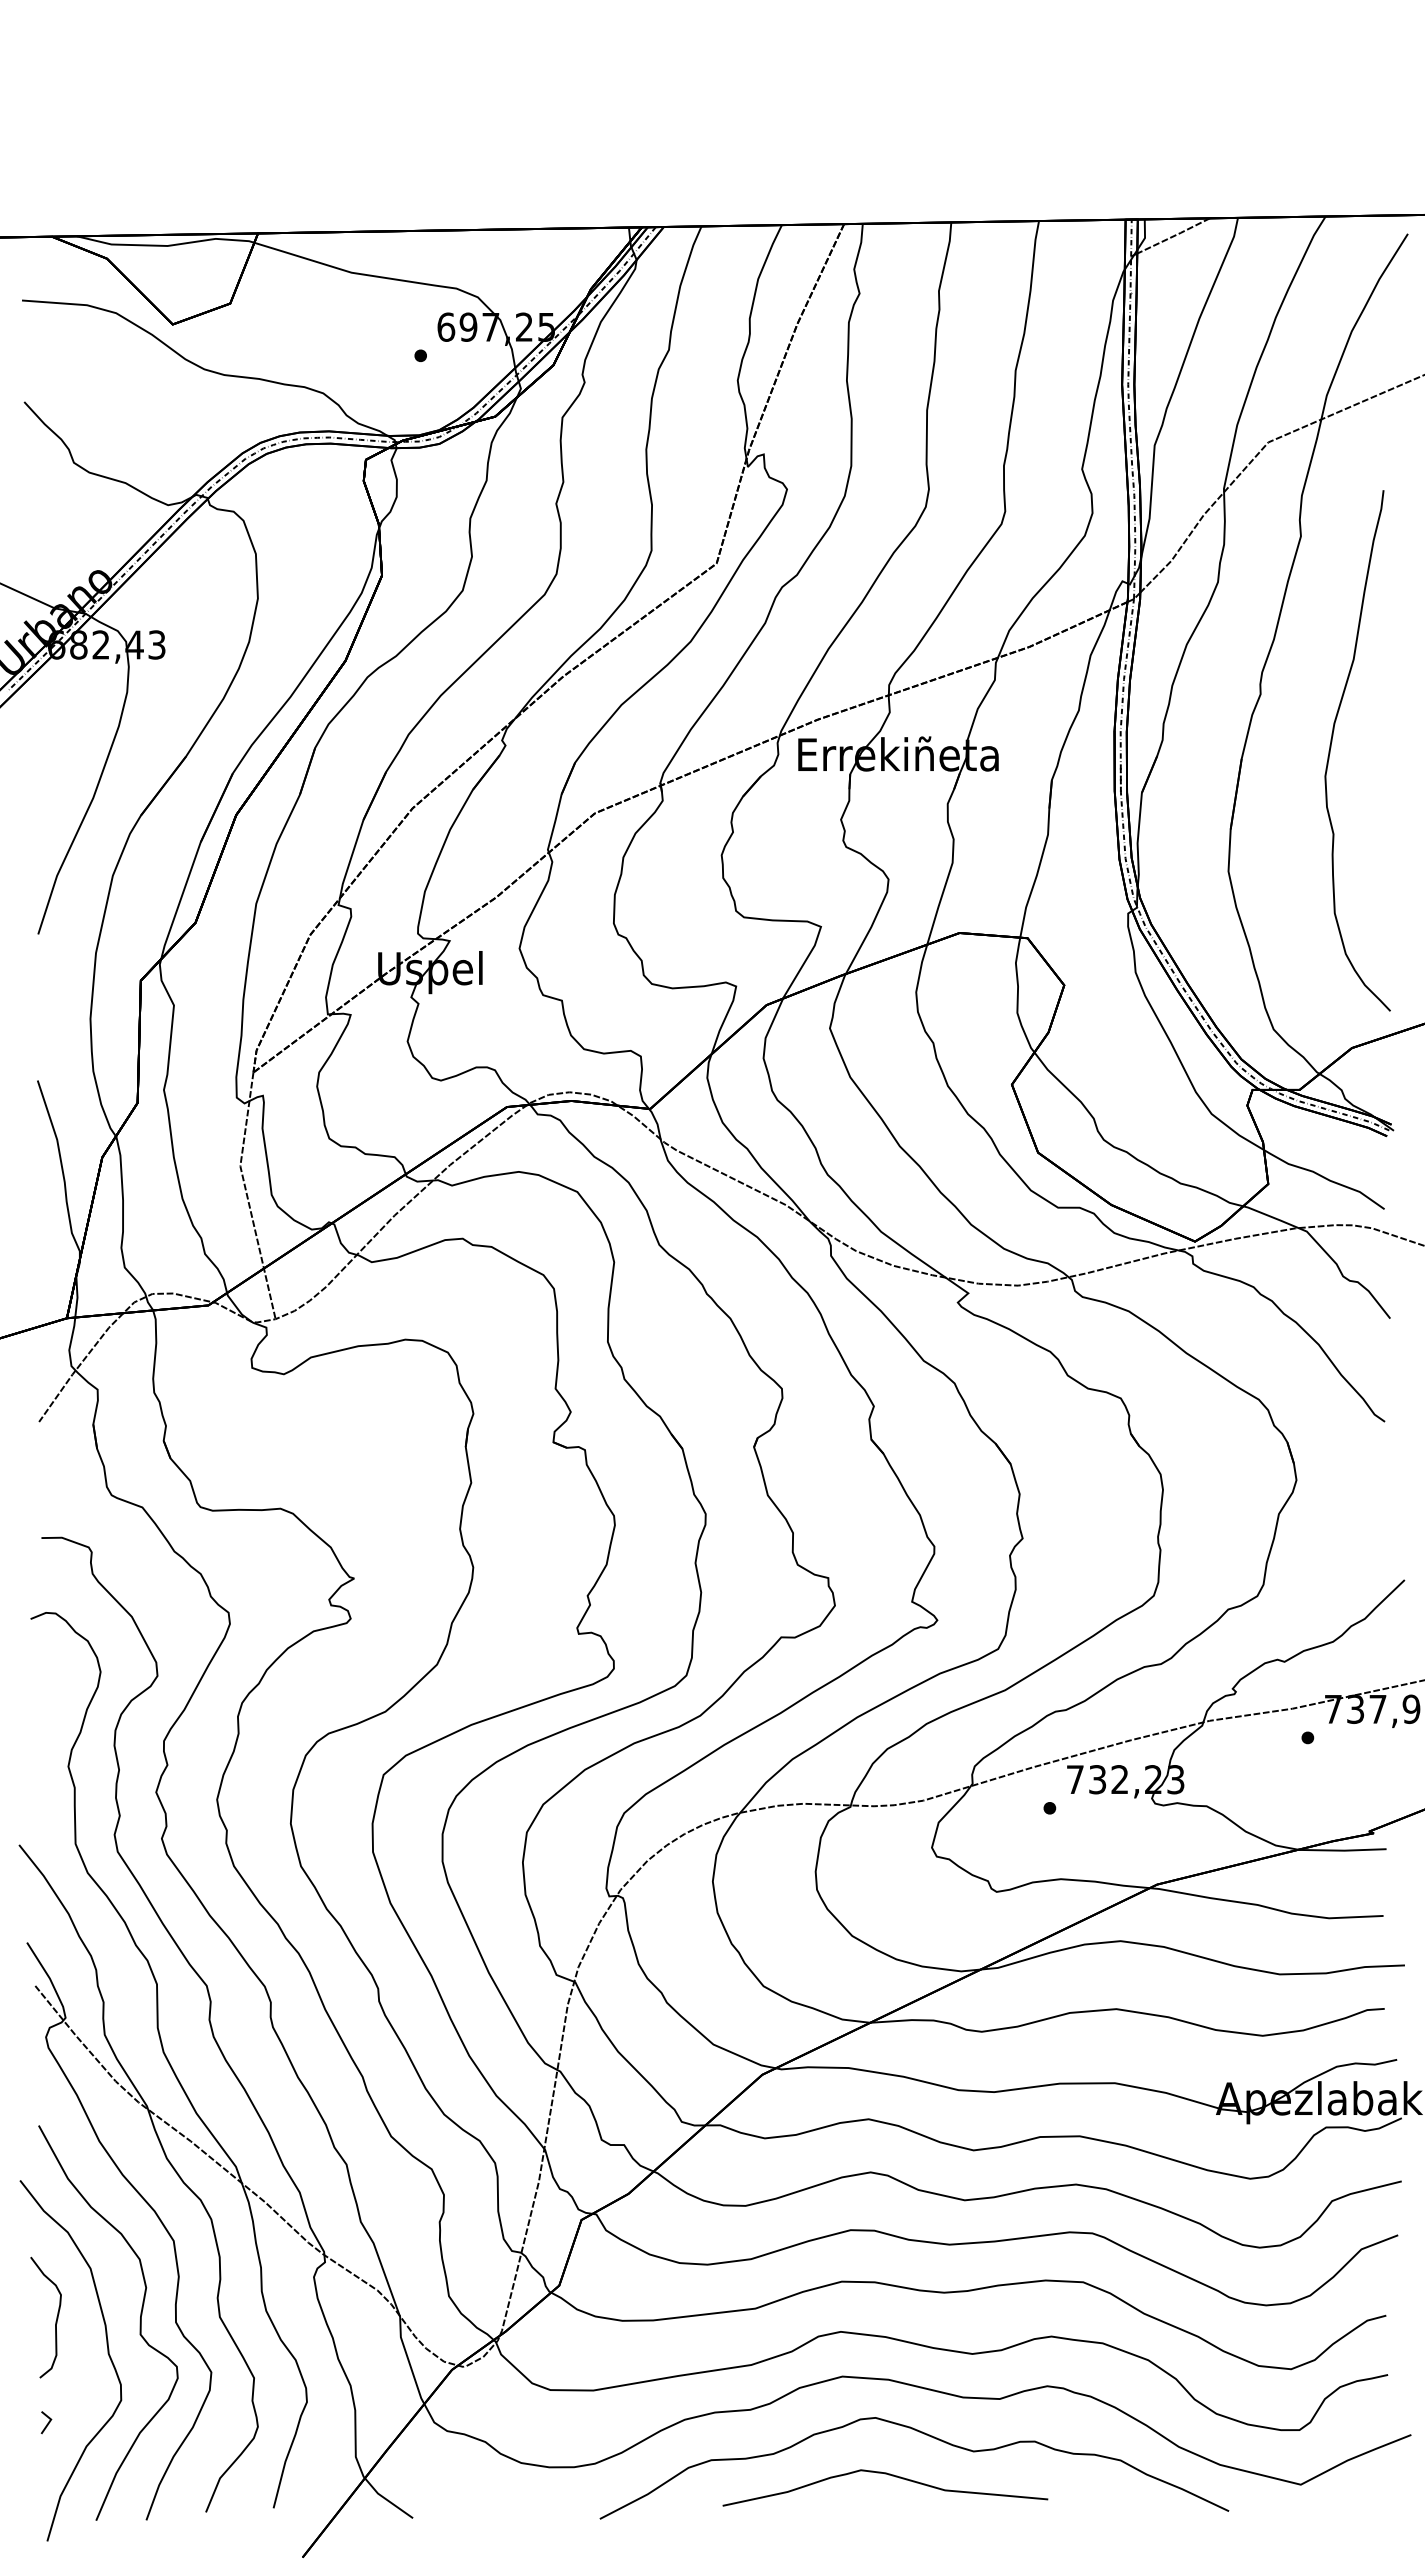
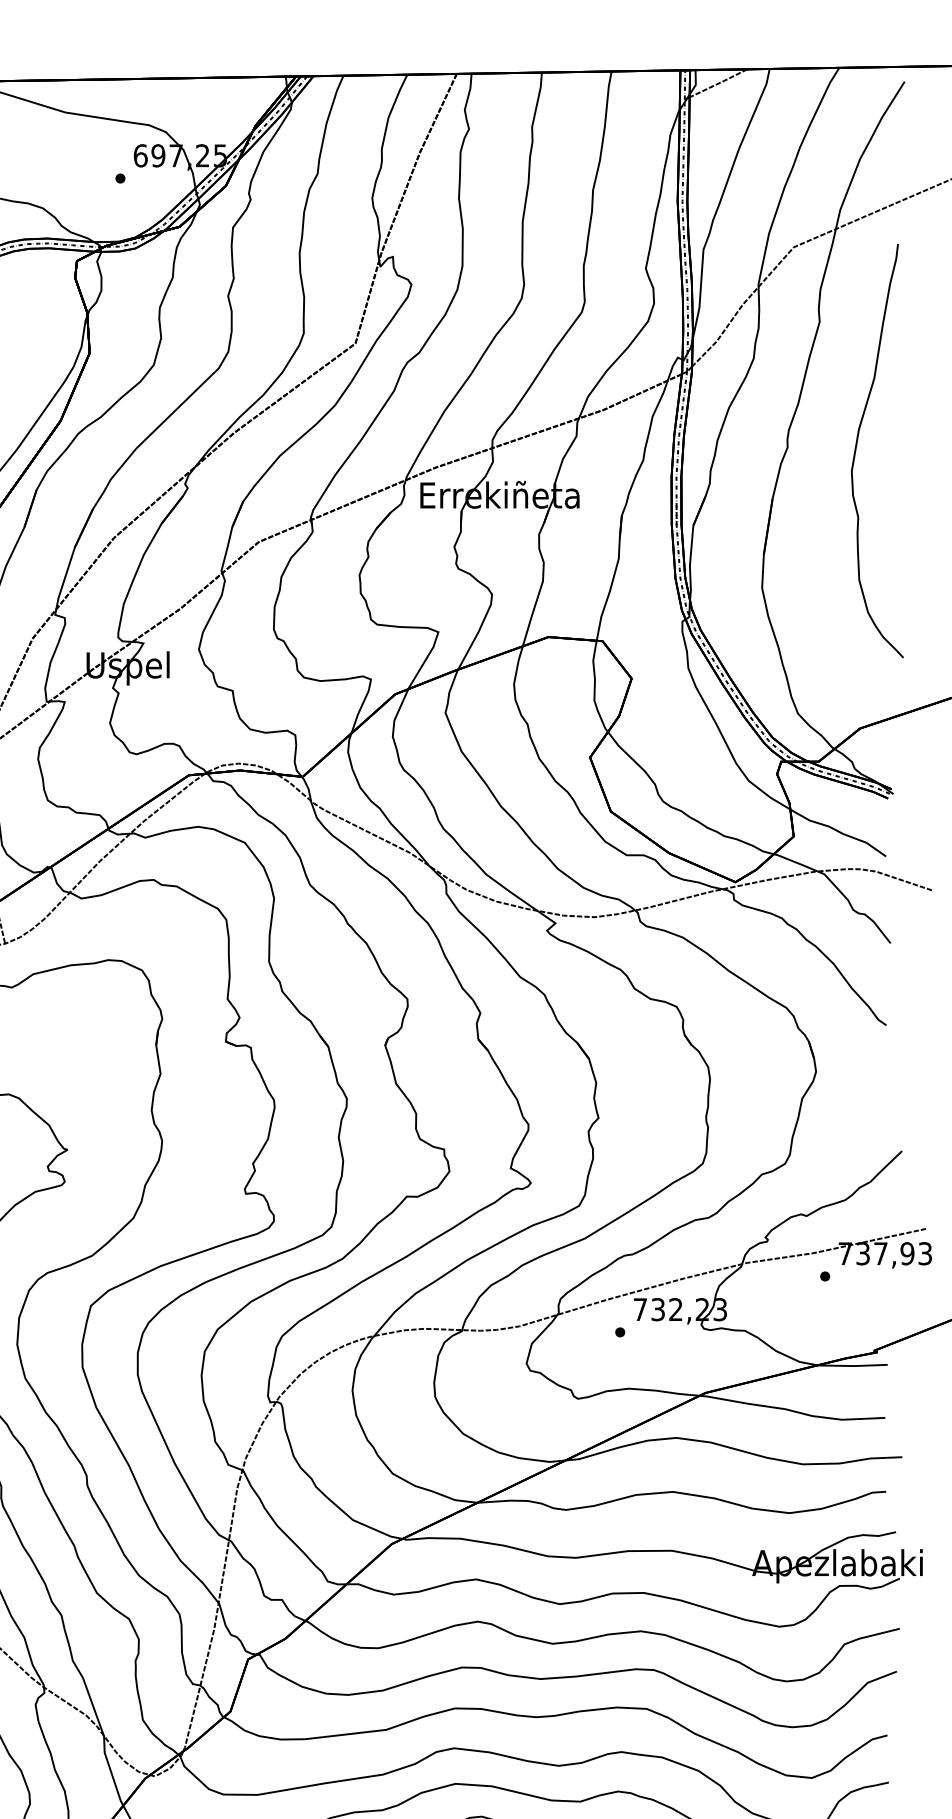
curve: (1331, 748) -> (856, 449), moved

